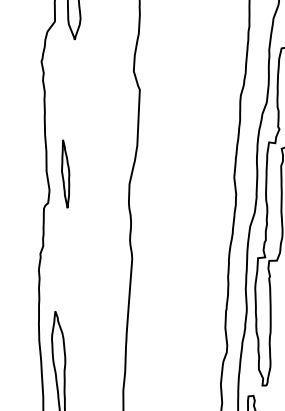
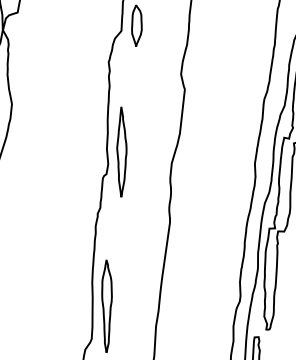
part: (65, 173) -> (121, 151), size x1.67

